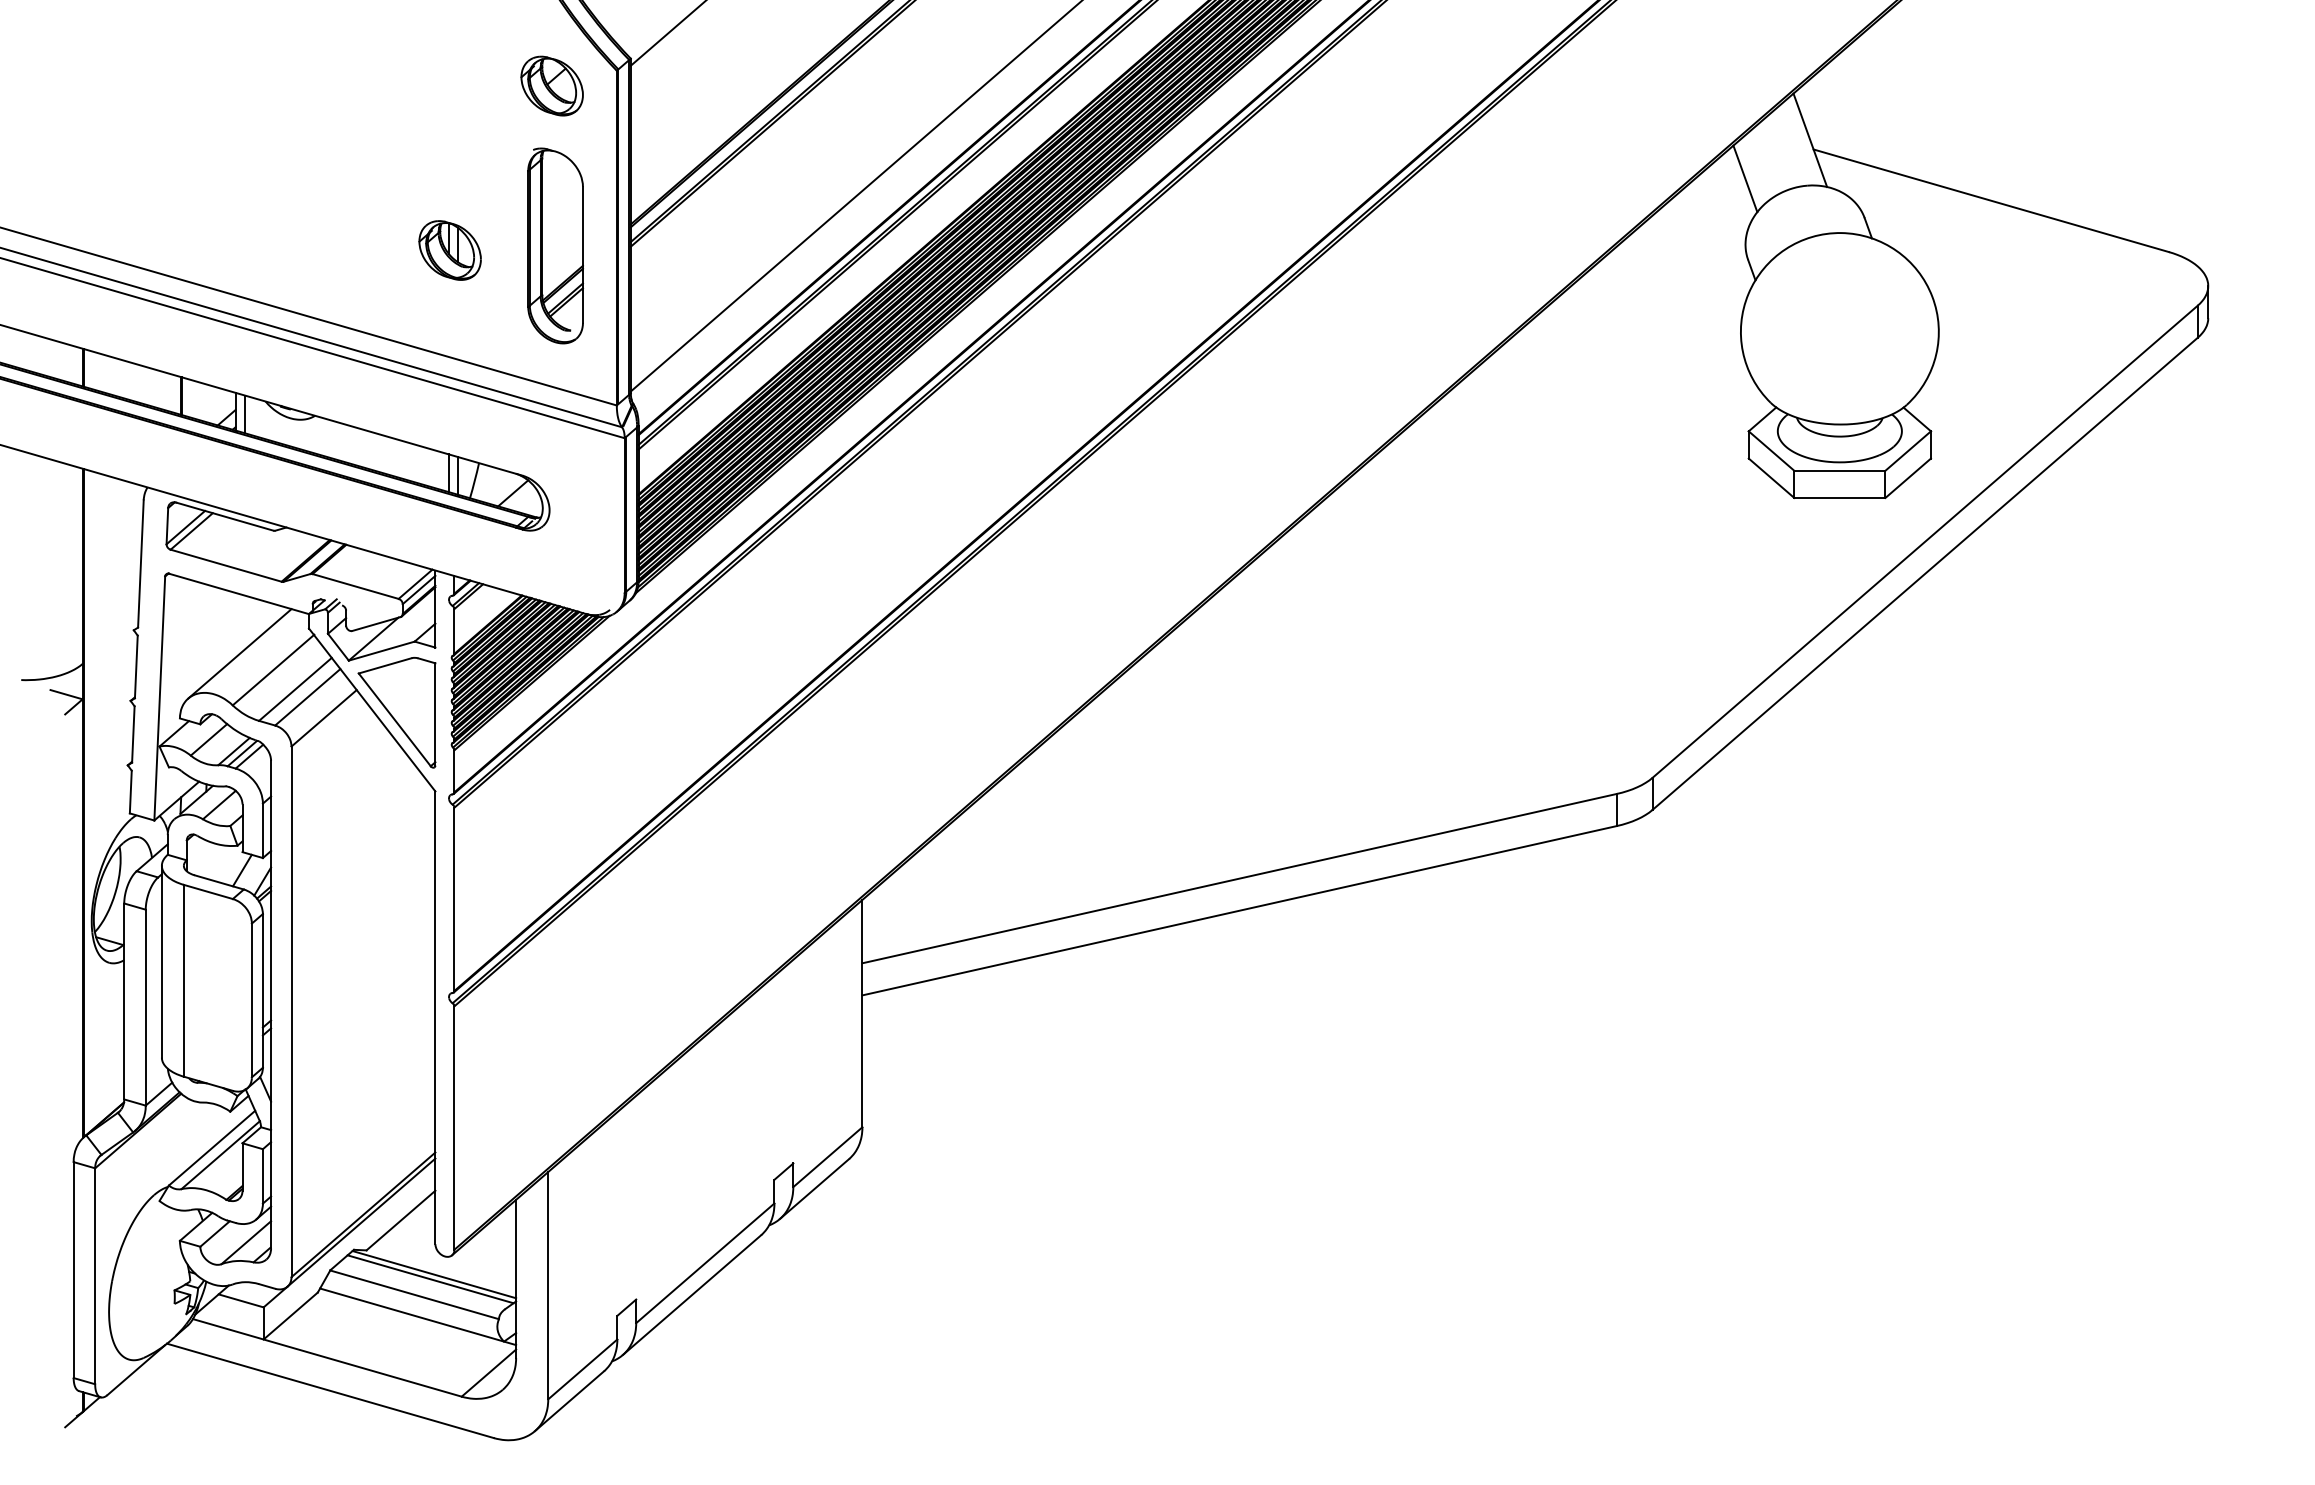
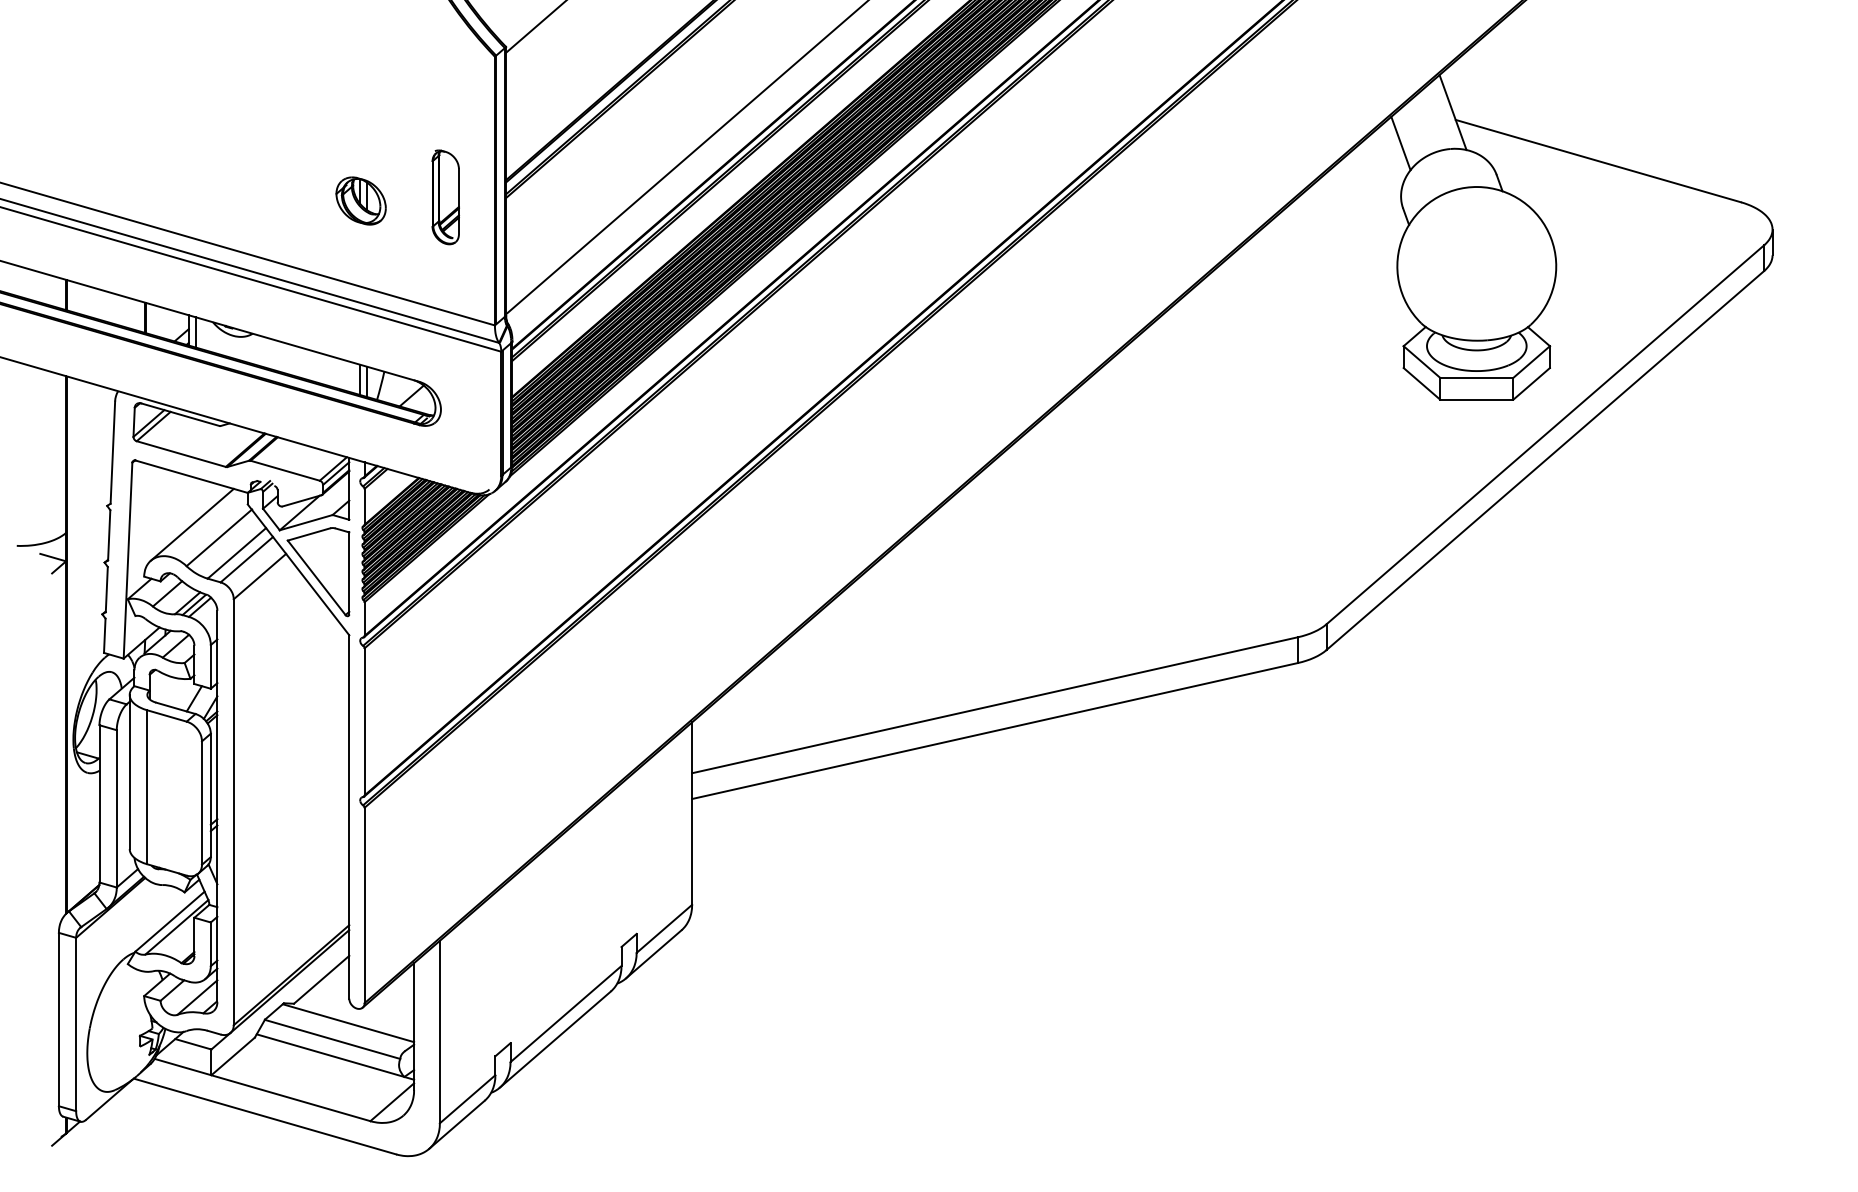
part: (551, 85) -> (442, 68), removed
part: (555, 245) -> (445, 197), size x0.6
line: (430, 1279) -> (345, 1027), removed

